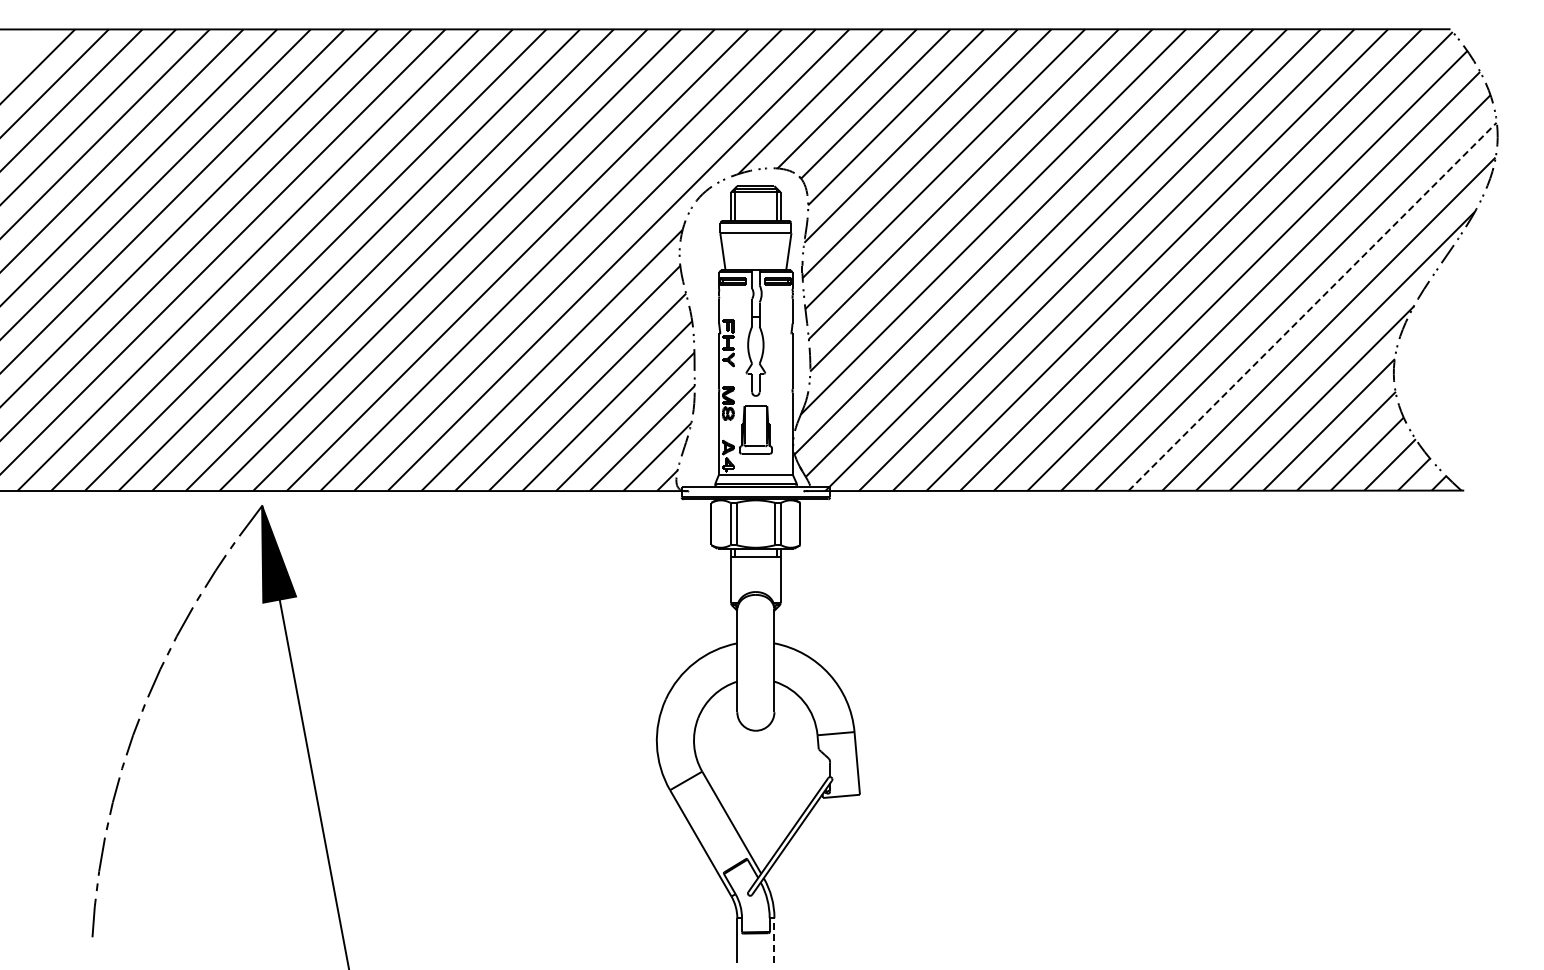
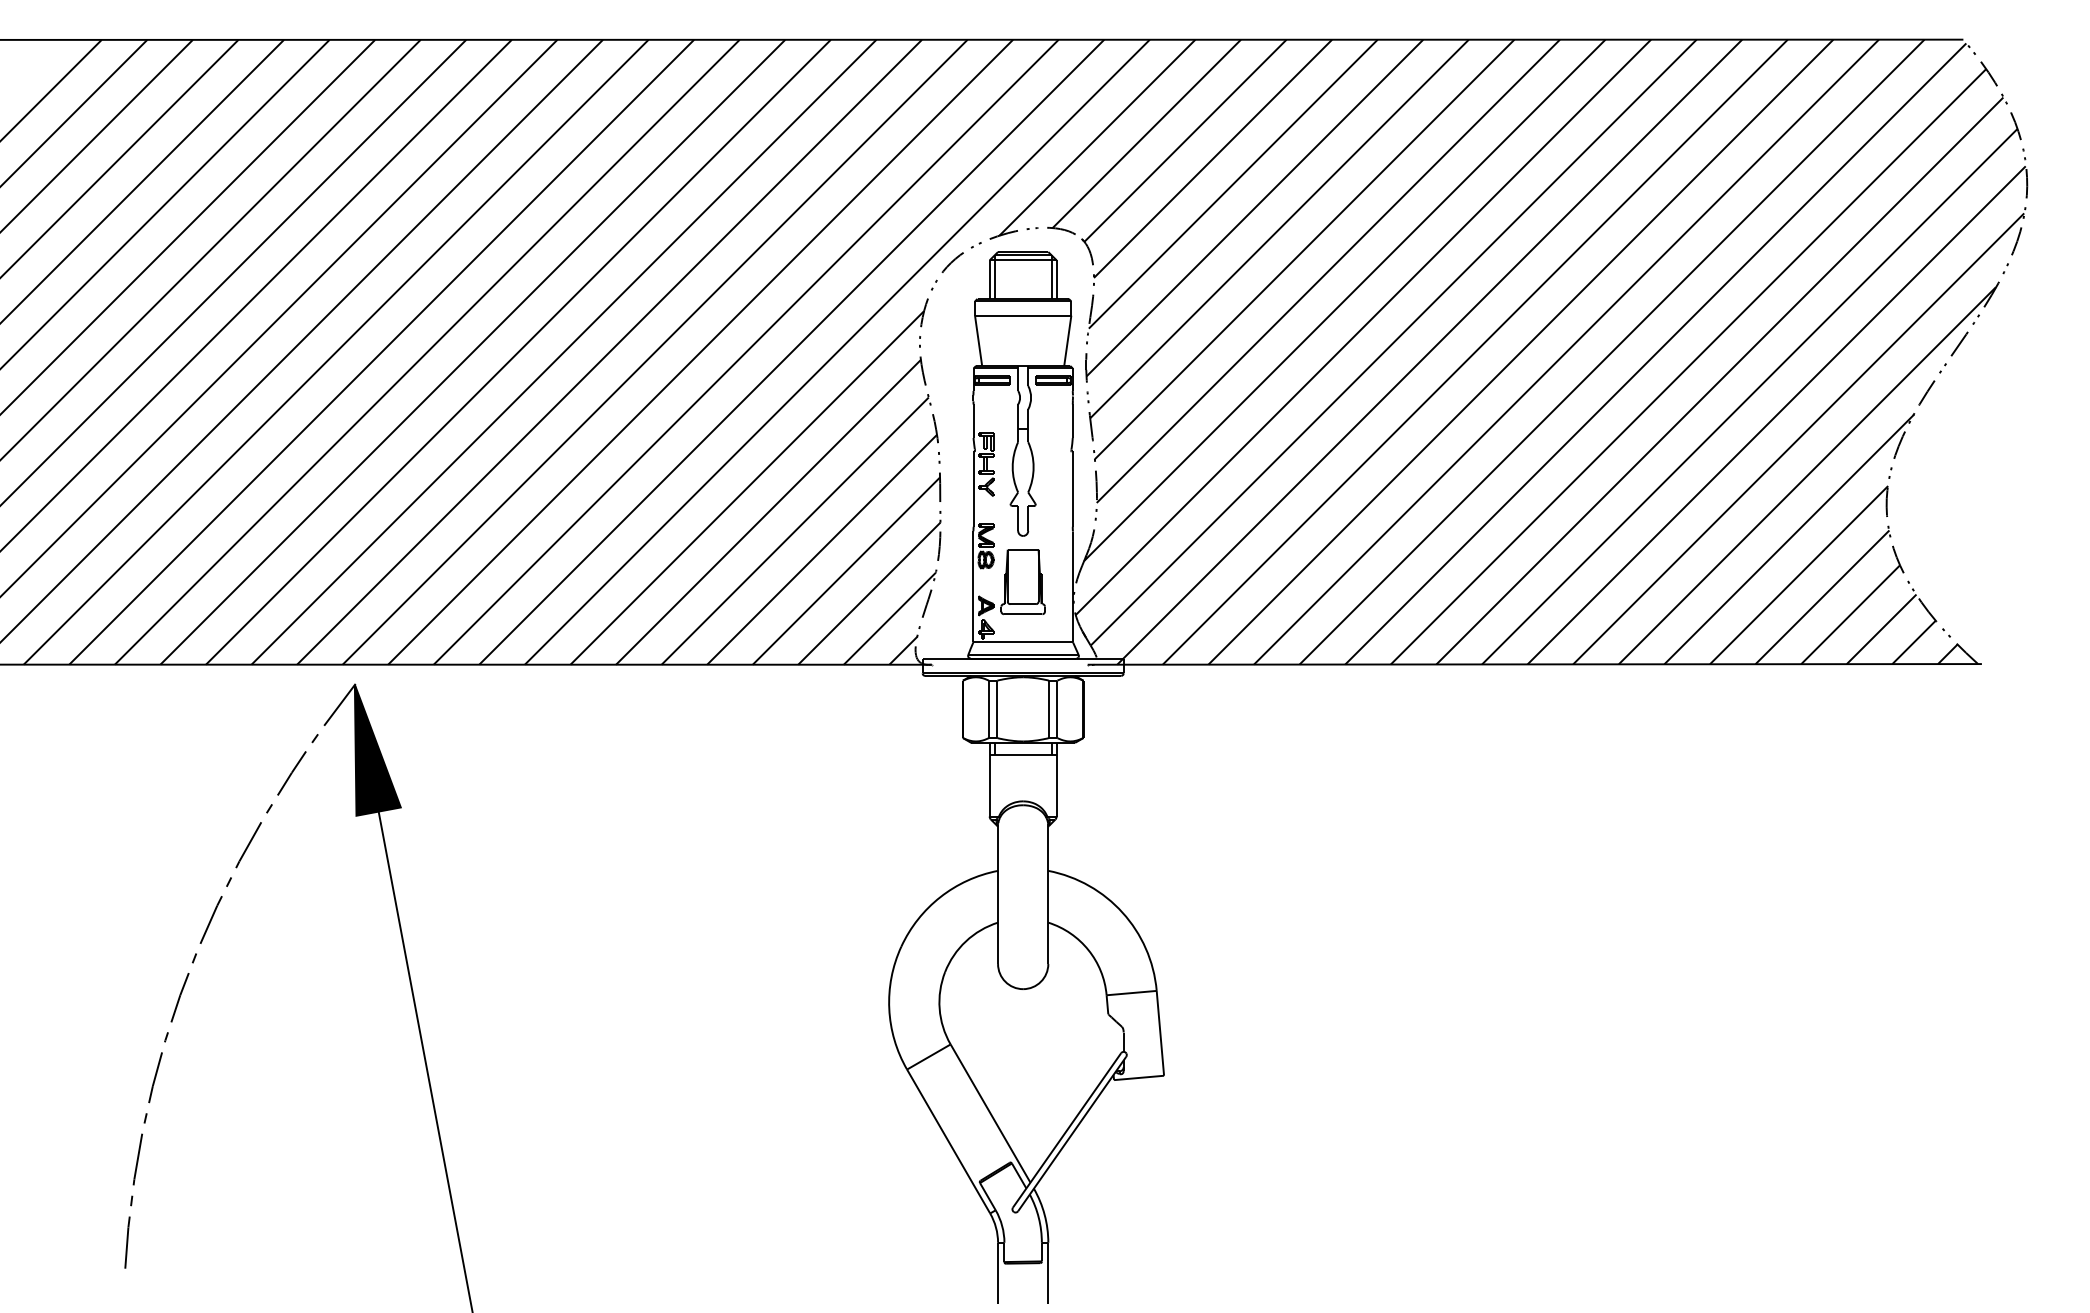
line: (1312, 306) -> (1776, 414), dashed -> solid
line: (774, 940) -> (1048, 1273), dashed -> solid

